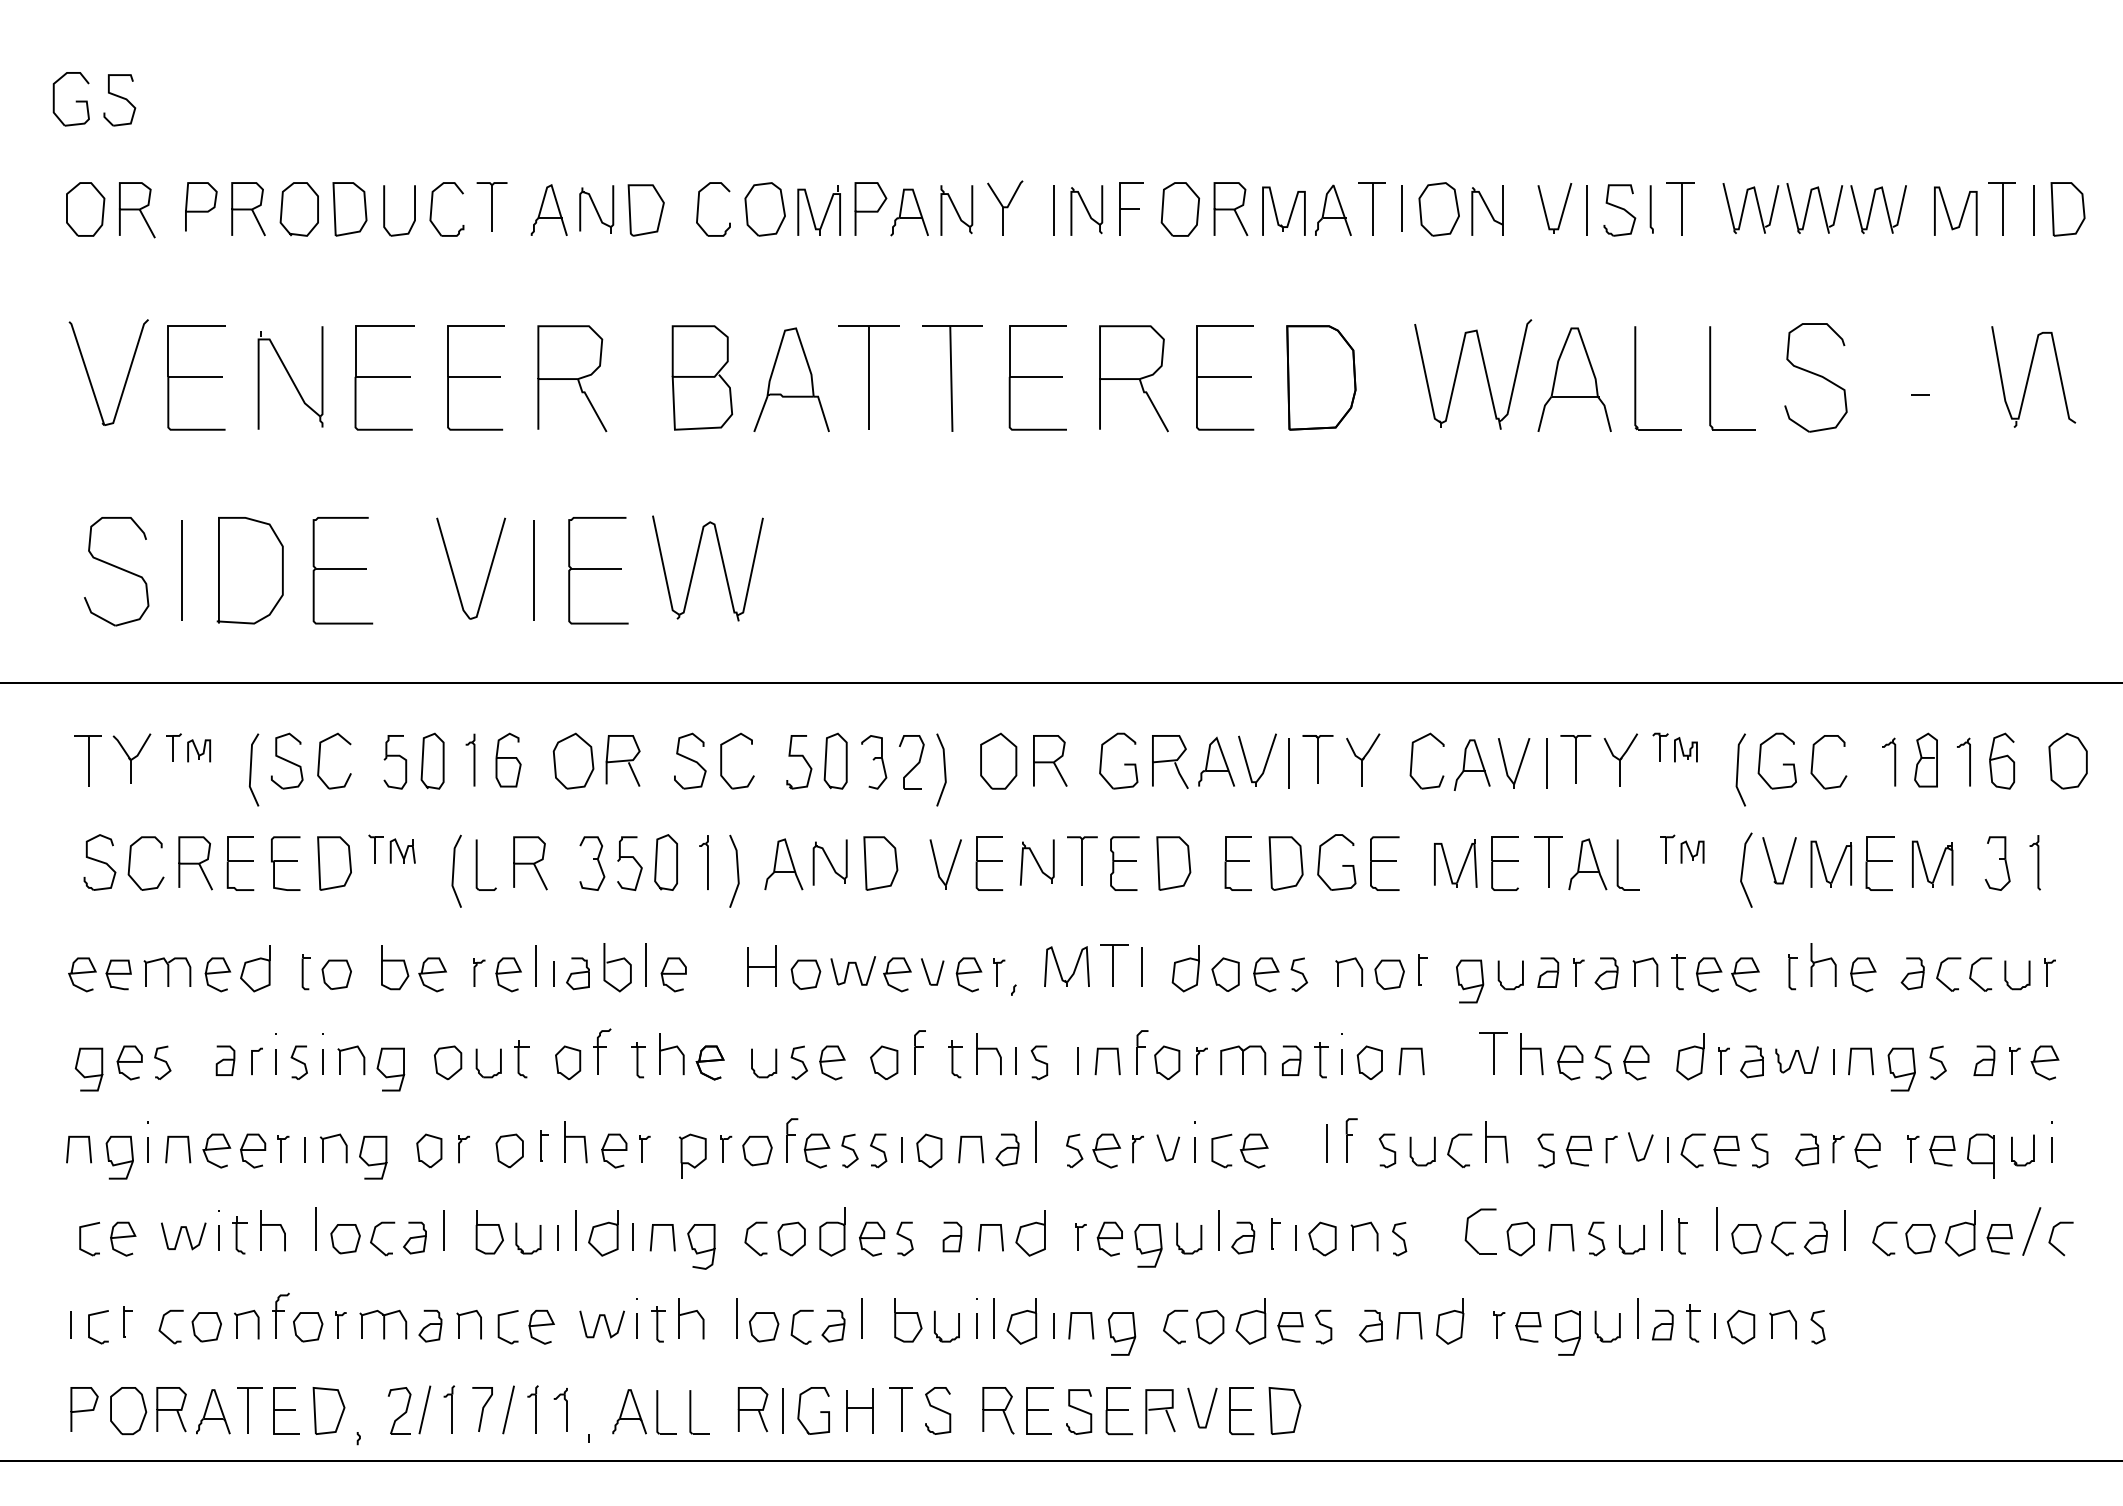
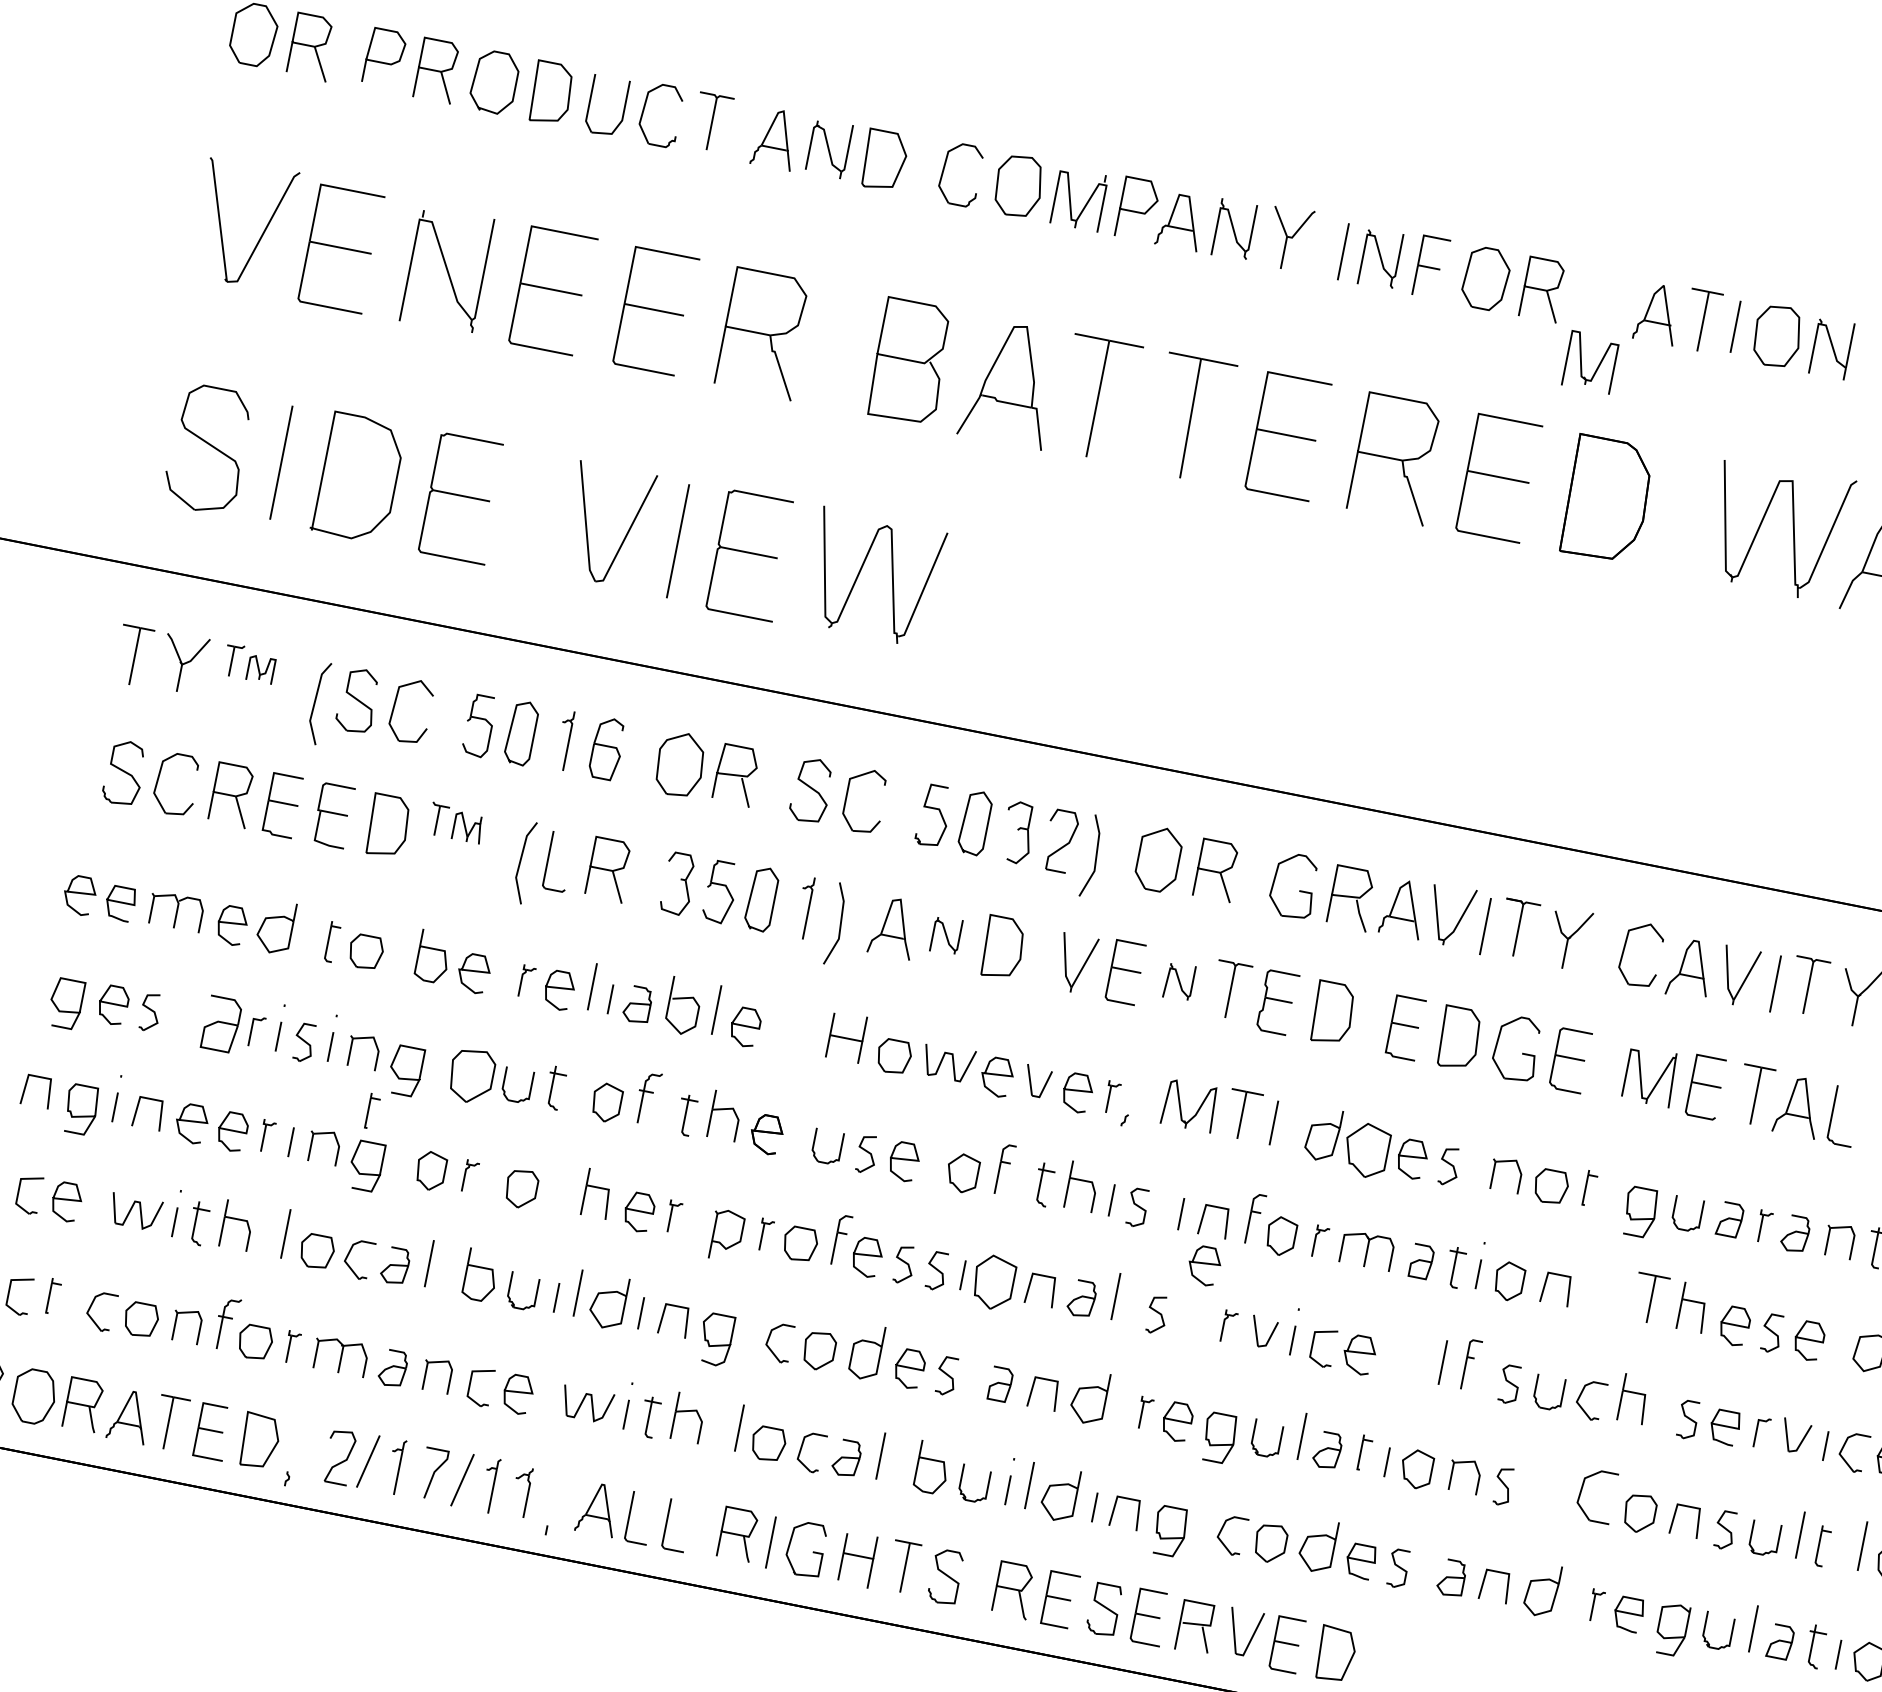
part: (1276, 211) -> (1582, 360), moved
part: (829, 862) -> (945, 935), size x0.7
part: (1036, 862) -> (1178, 981), size x0.7
part: (1225, 974) -> (1366, 1149), size x1.4
part: (225, 1060) -> (221, 1023), size x1.6
part: (448, 1062) -> (472, 1075), size x1.4
part: (544, 1145) -> (372, 1111), moved
curve: (1106, 1149) -> (1204, 1264), moved
part: (929, 1150) -> (994, 1281), size x1.4

